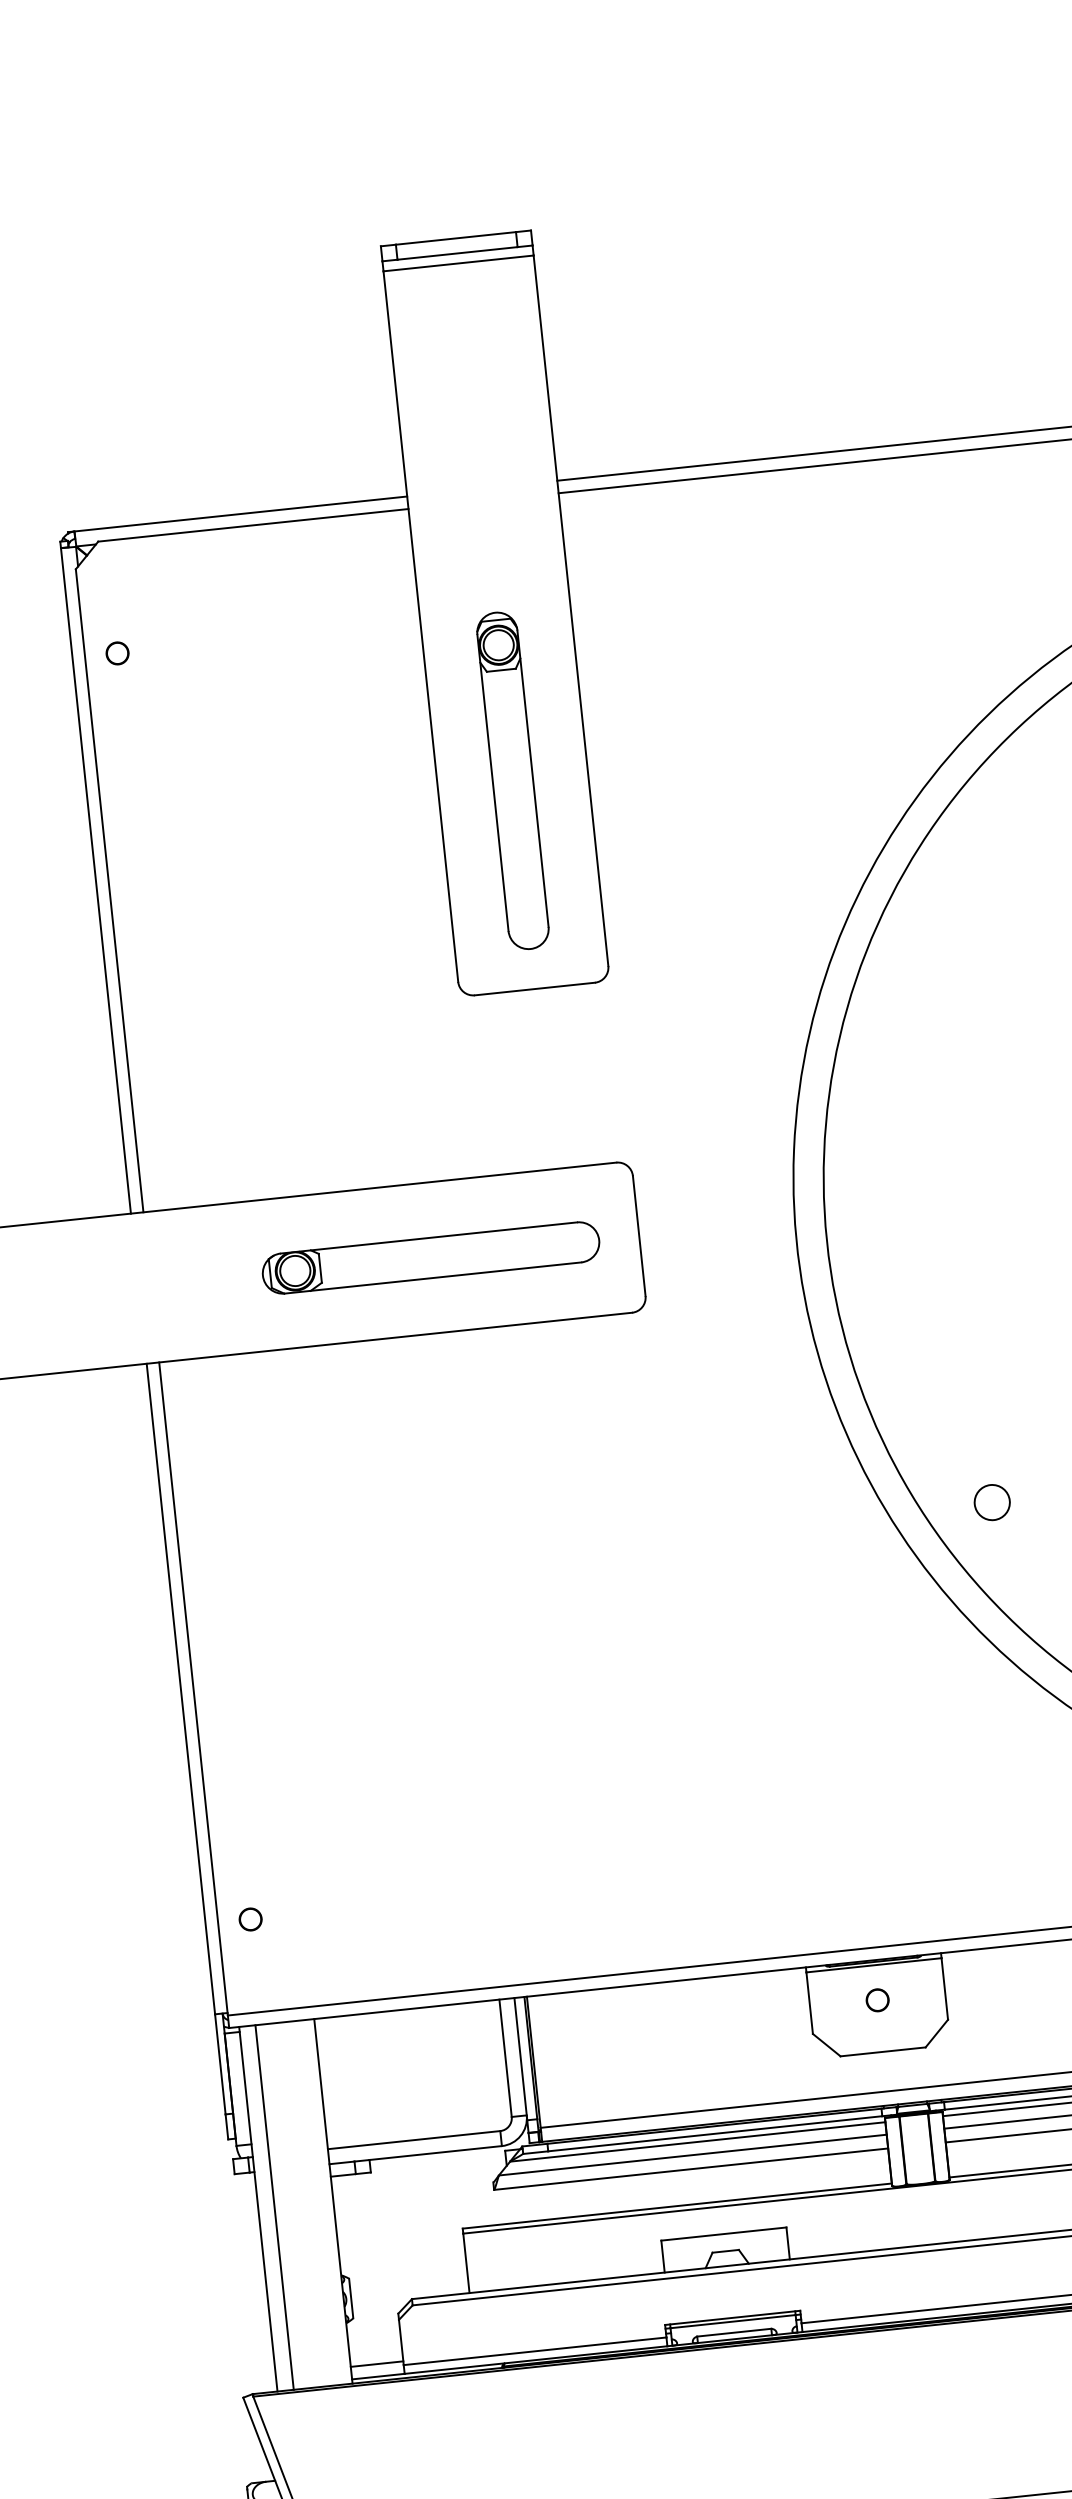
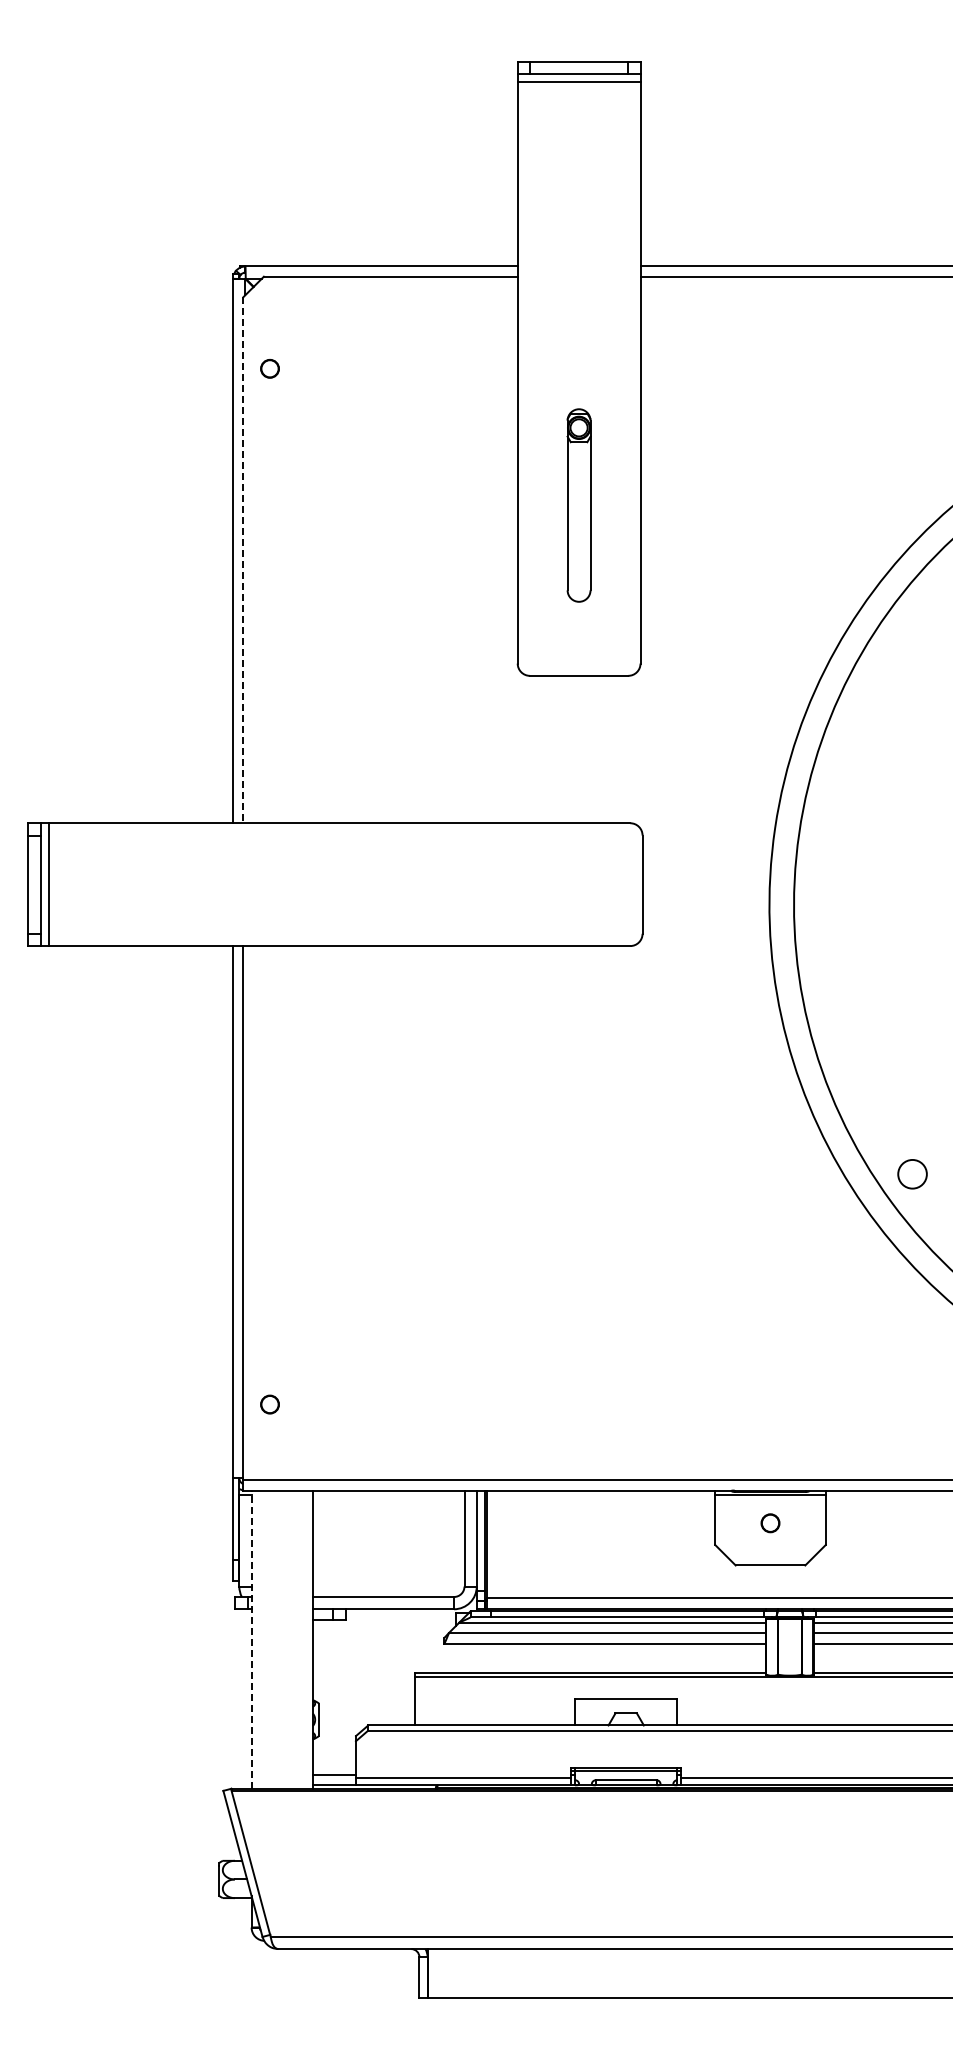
part: (512, 780) -> (578, 505), size x0.7
line: (109, 891) -> (243, 560), solid -> dashed
part: (430, 1257) -> (471, 884), removed
circle: (992, 1502) -> (912, 1174), moved
line: (274, 2207) -> (264, 1639), removed
line: (258, 2209) -> (251, 1639), solid -> dashed

